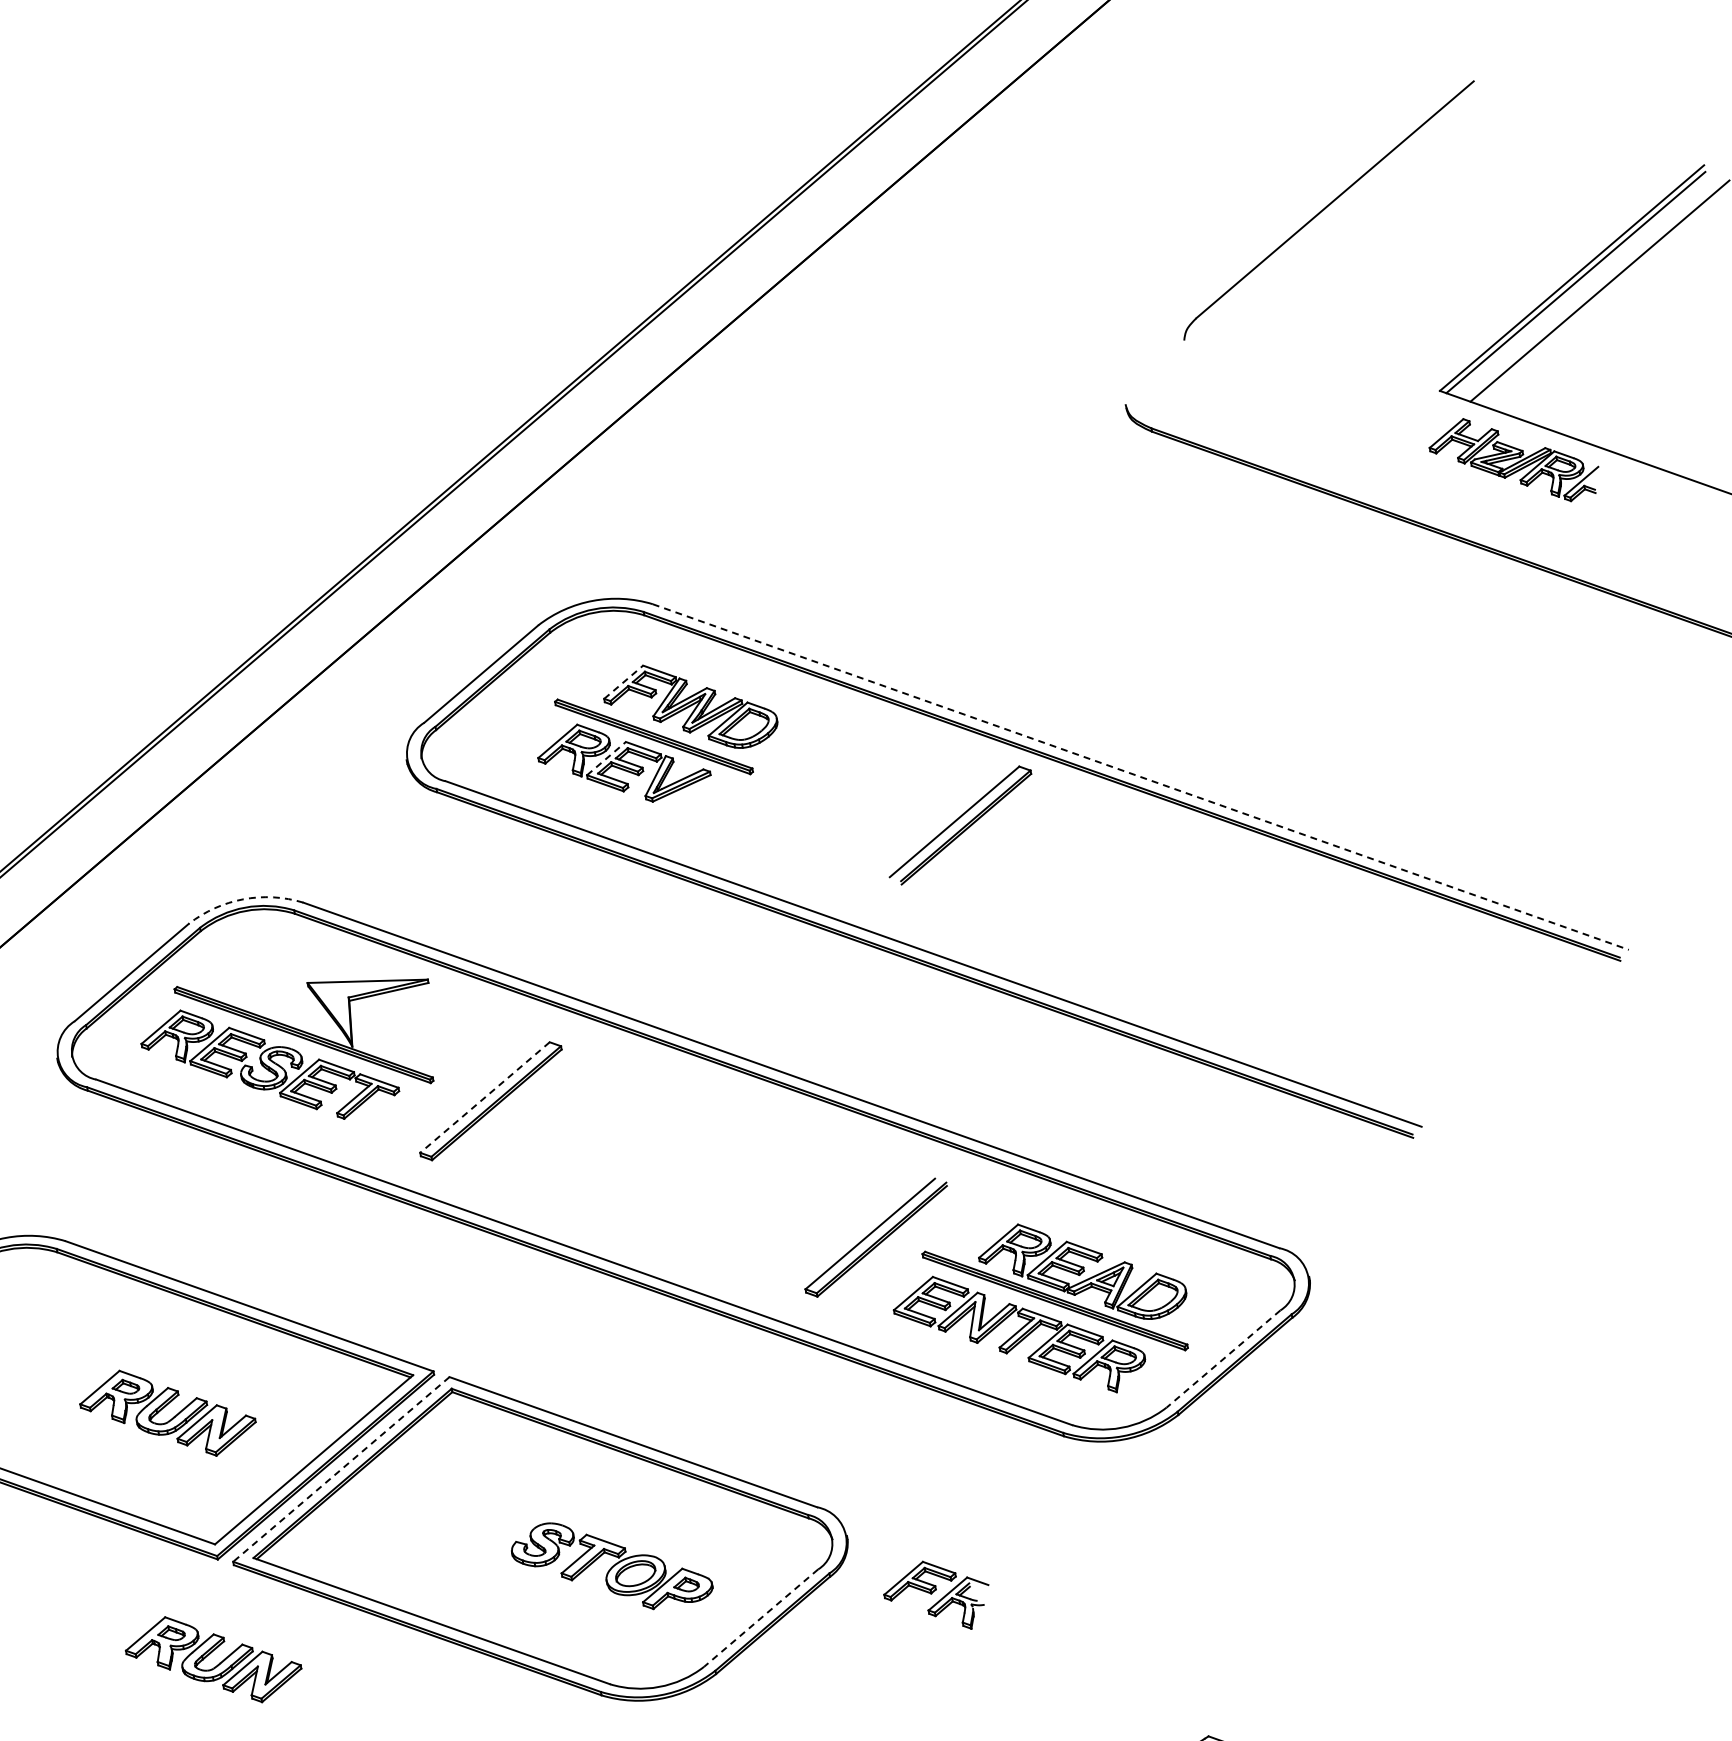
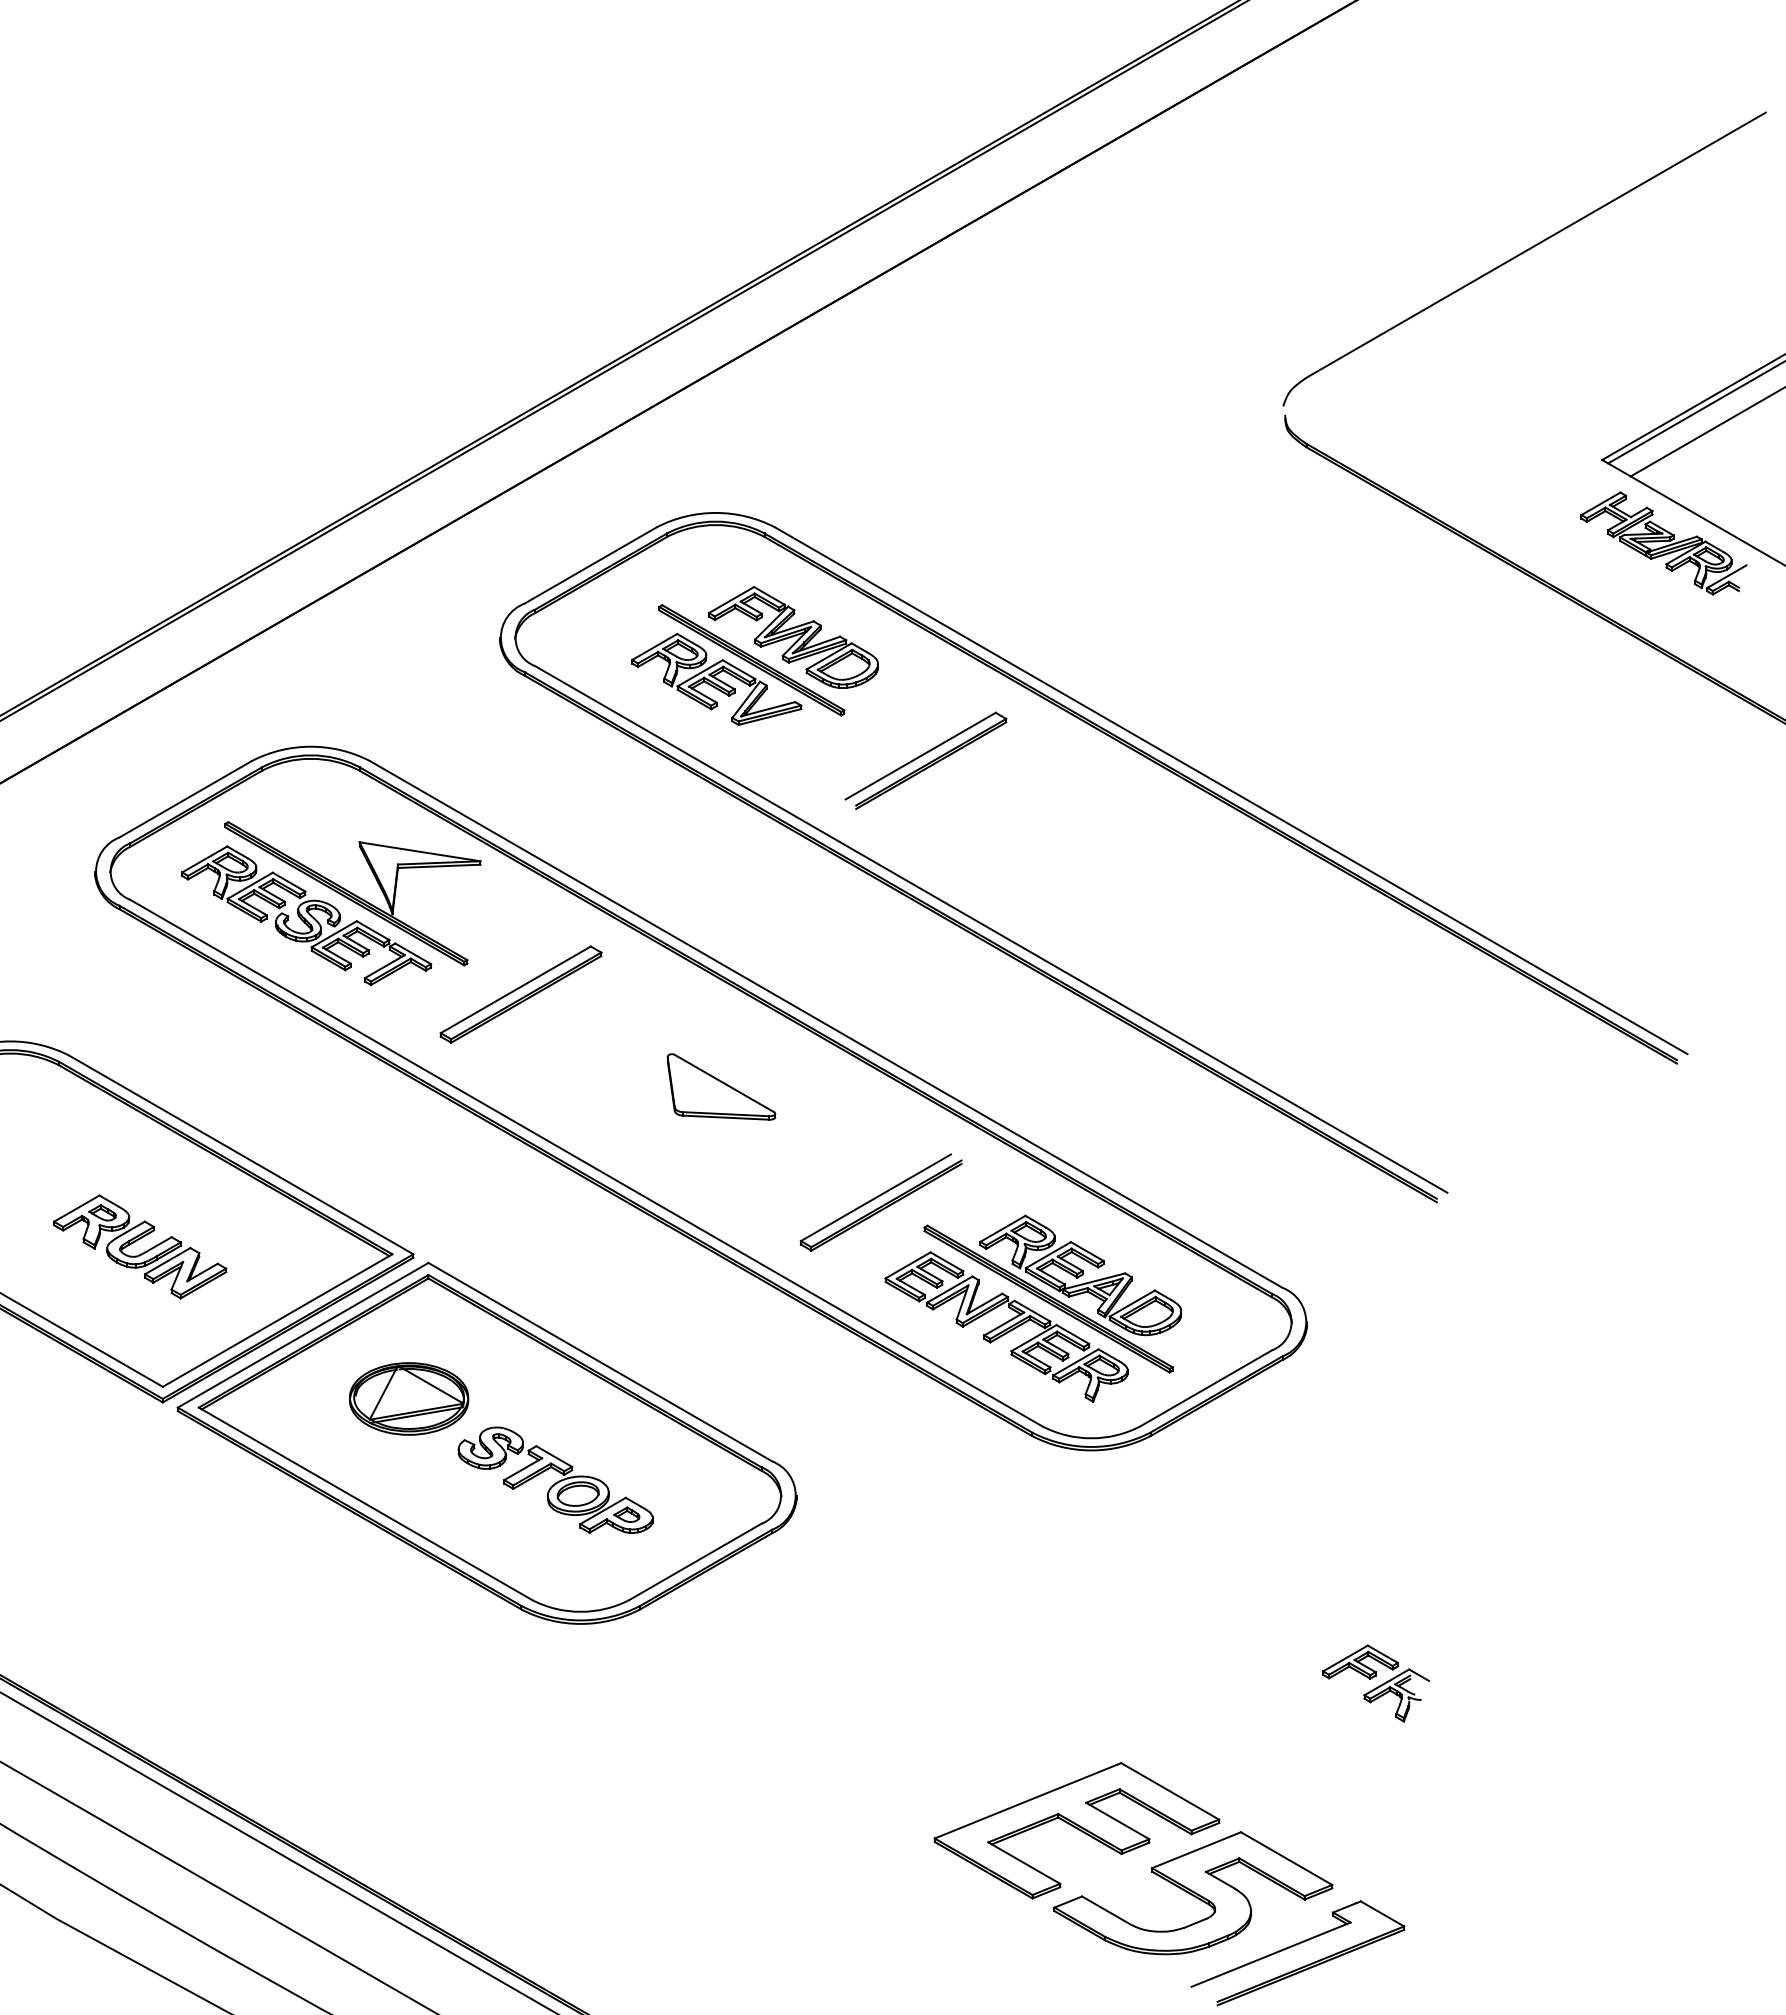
part: (1328, 210) -> (1524, 258), size x1.43
line: (623, 681) -> (731, 599), dashed -> solid
line: (606, 758) -> (700, 673), dashed -> solid
line: (1140, 776) -> (1231, 790), dashed -> solid
part: (960, 825) -> (925, 760), moved
arc: (243, 899) -> (310, 746), dashed -> solid
line: (484, 1097) -> (515, 989), dashed -> solid
part: (701, 1154) -> (721, 1086), added
line: (1222, 1359) -> (1205, 1388), dashed -> solid
line: (341, 1469) -> (303, 1335), dashed -> solid
part: (455, 1511) -> (409, 1398), added
part: (938, 1596) -> (1376, 1683), moved
line: (761, 1618) -> (695, 1562), dashed -> solid
part: (210, 1653) -> (138, 1495), removed

